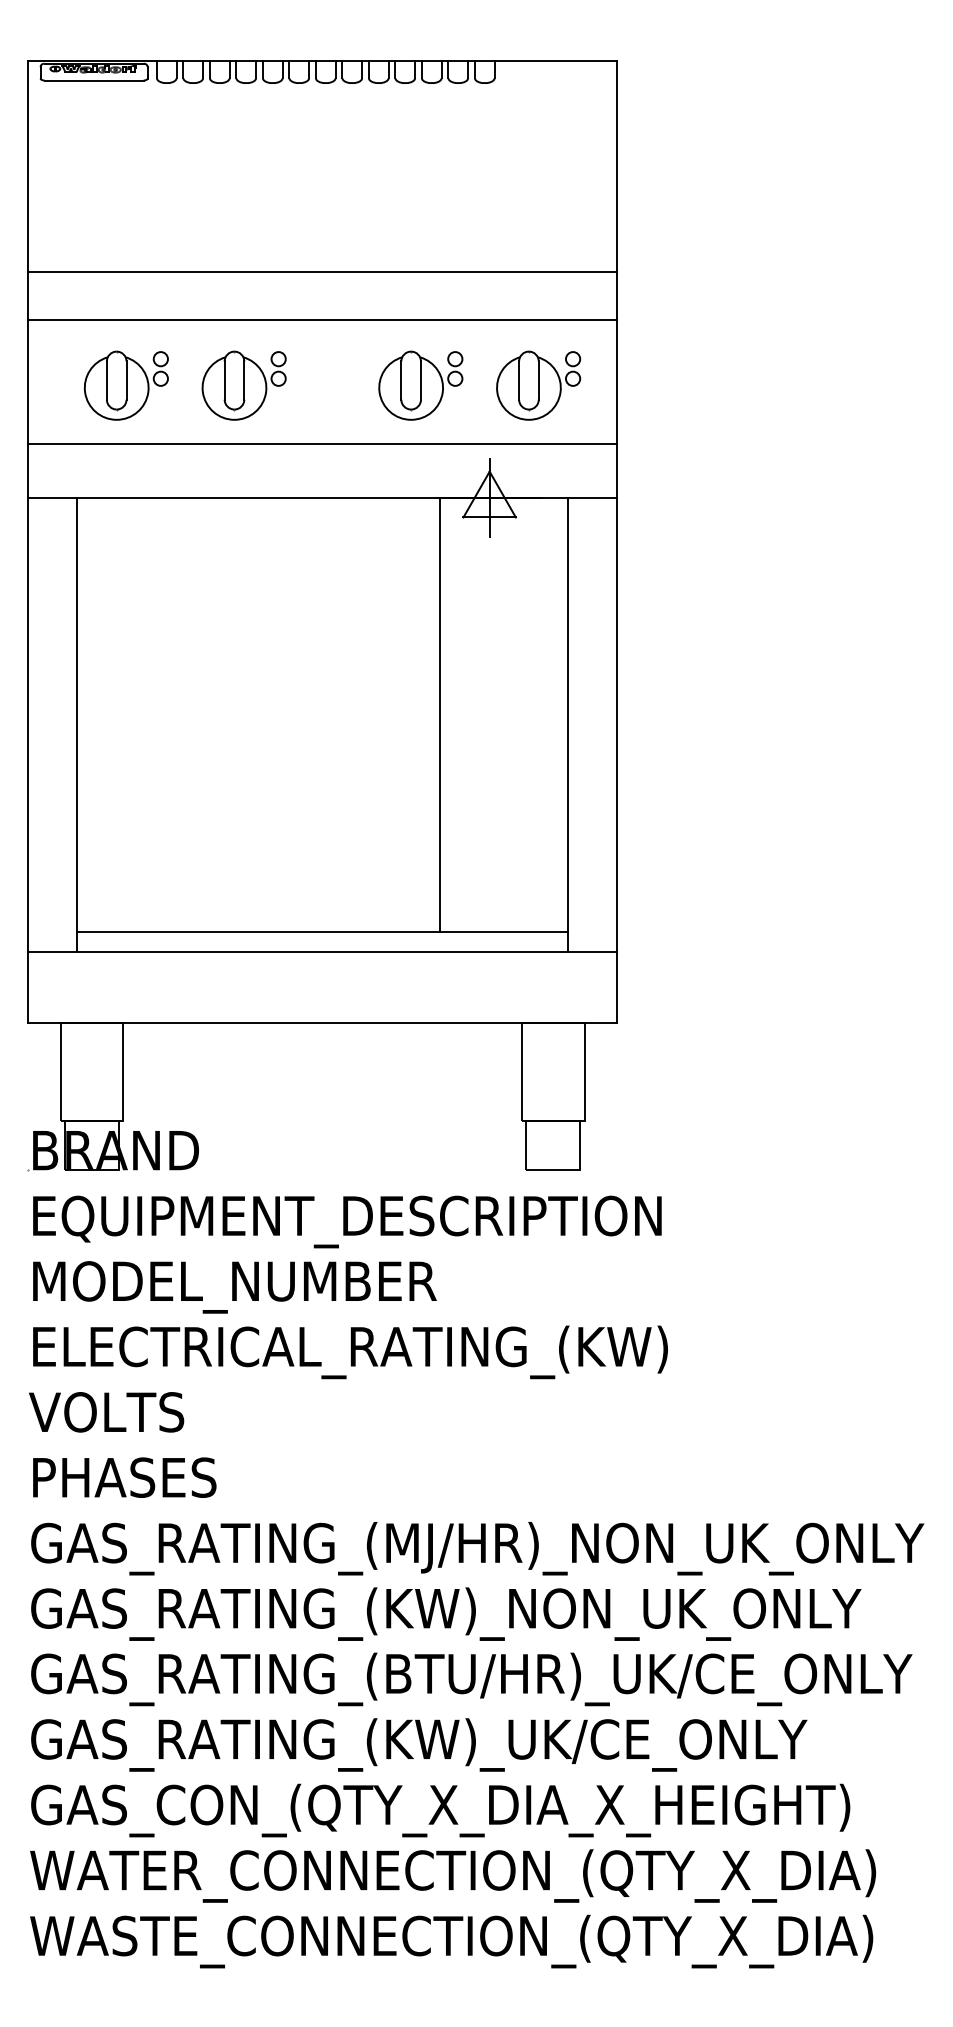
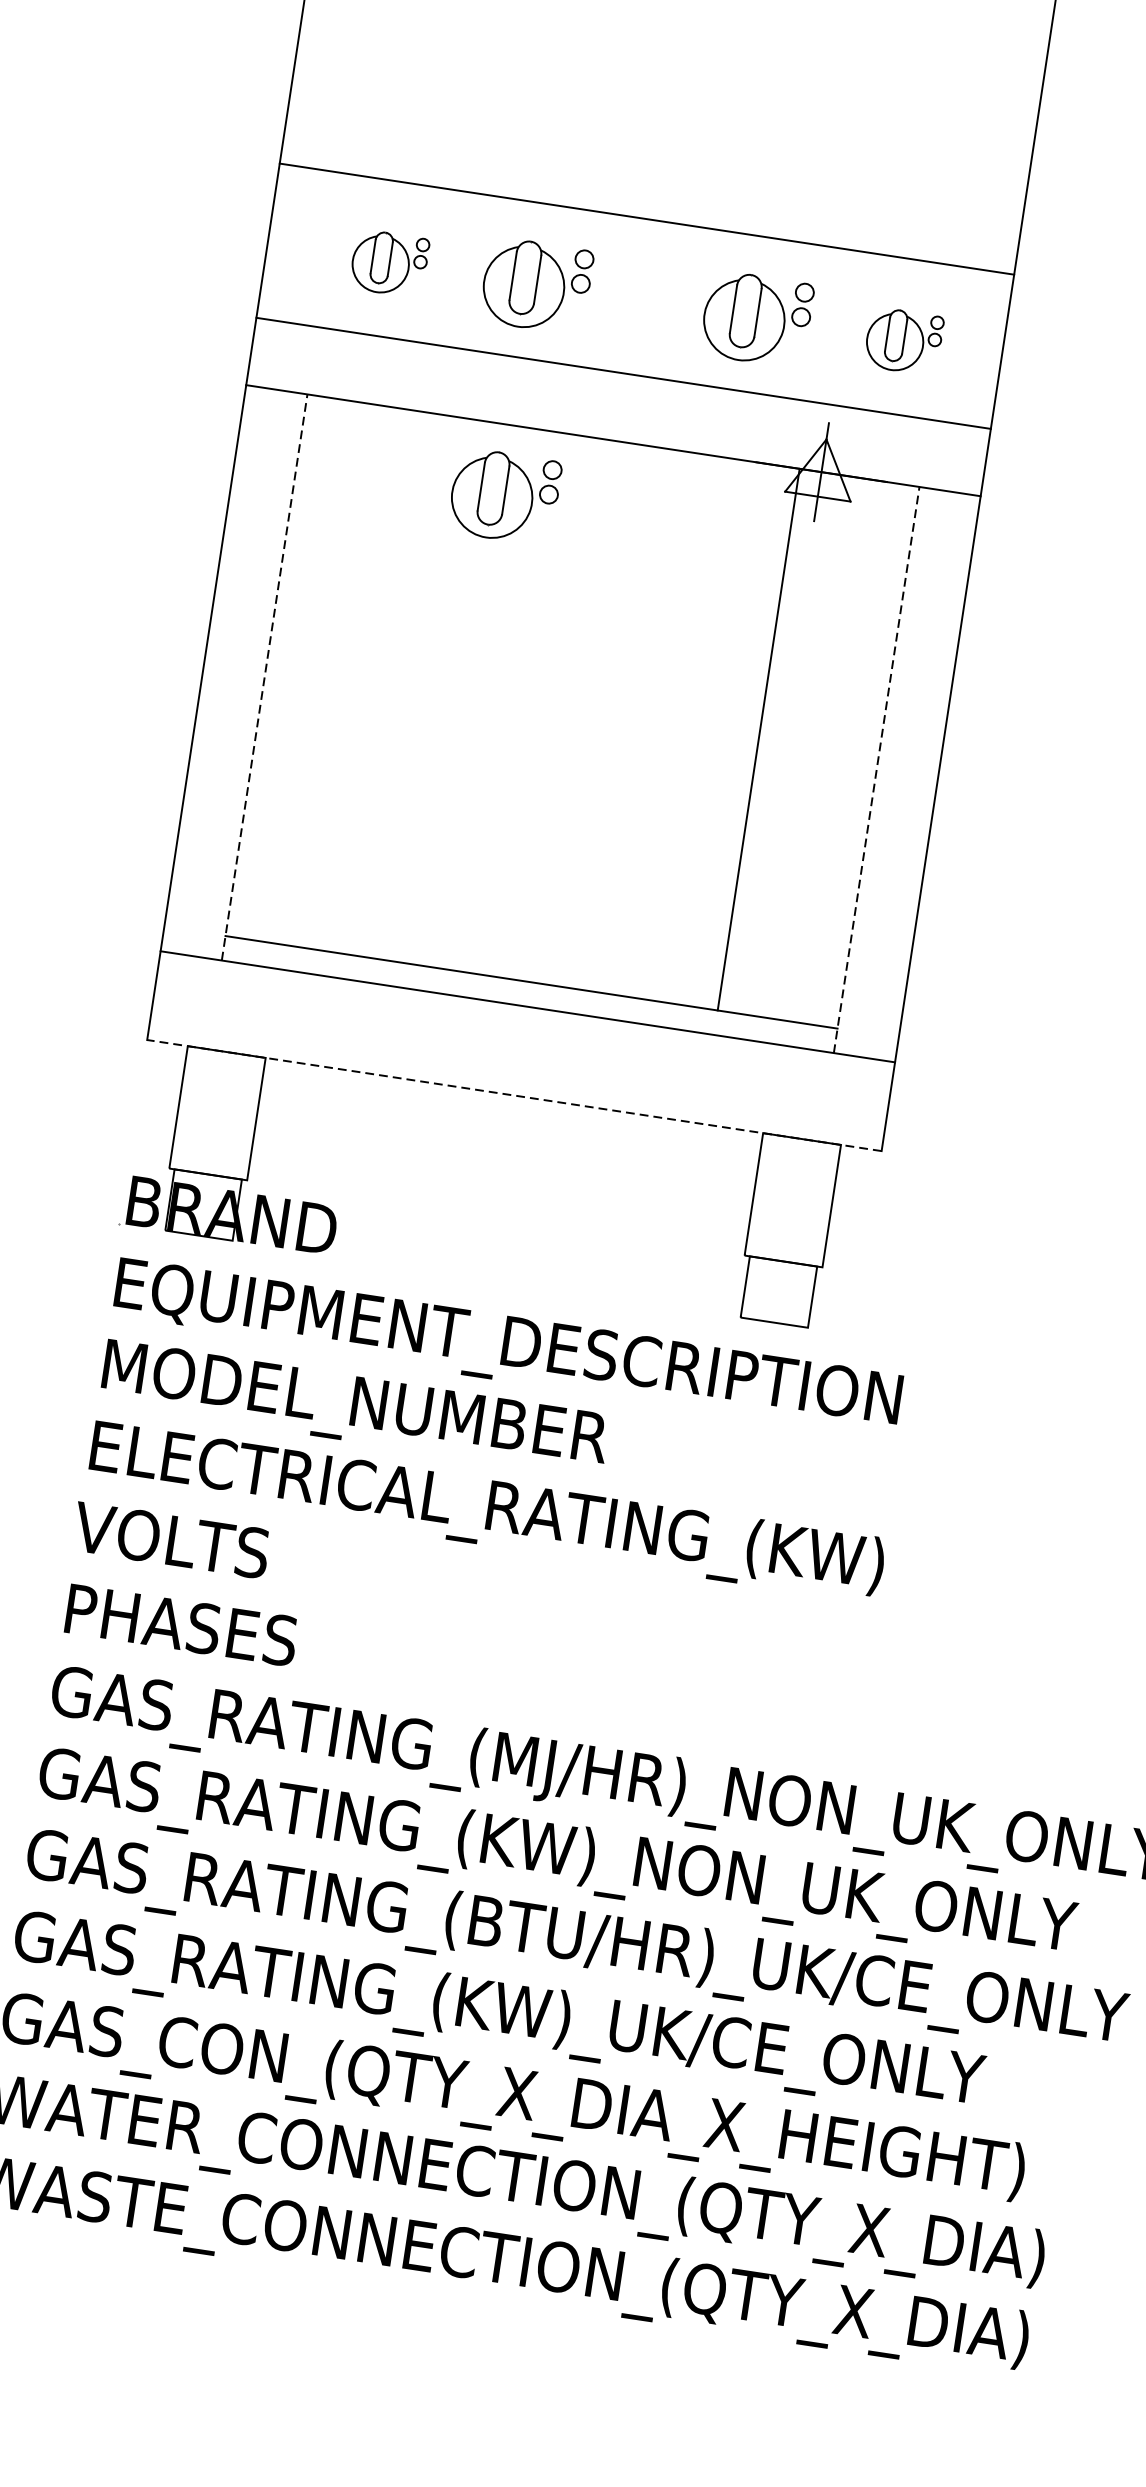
line: (322, 272) -> (655, 159), removed
part: (125, 385) -> (388, 263), size x0.7
part: (538, 385) -> (903, 341), size x0.7
part: (243, 554) -> (503, 496), added
line: (440, 714) -> (759, 739), moved
line: (77, 724) -> (264, 677), solid -> dashed
line: (568, 724) -> (877, 769), solid -> dashed
line: (322, 1022) -> (514, 1094), solid -> dashed

